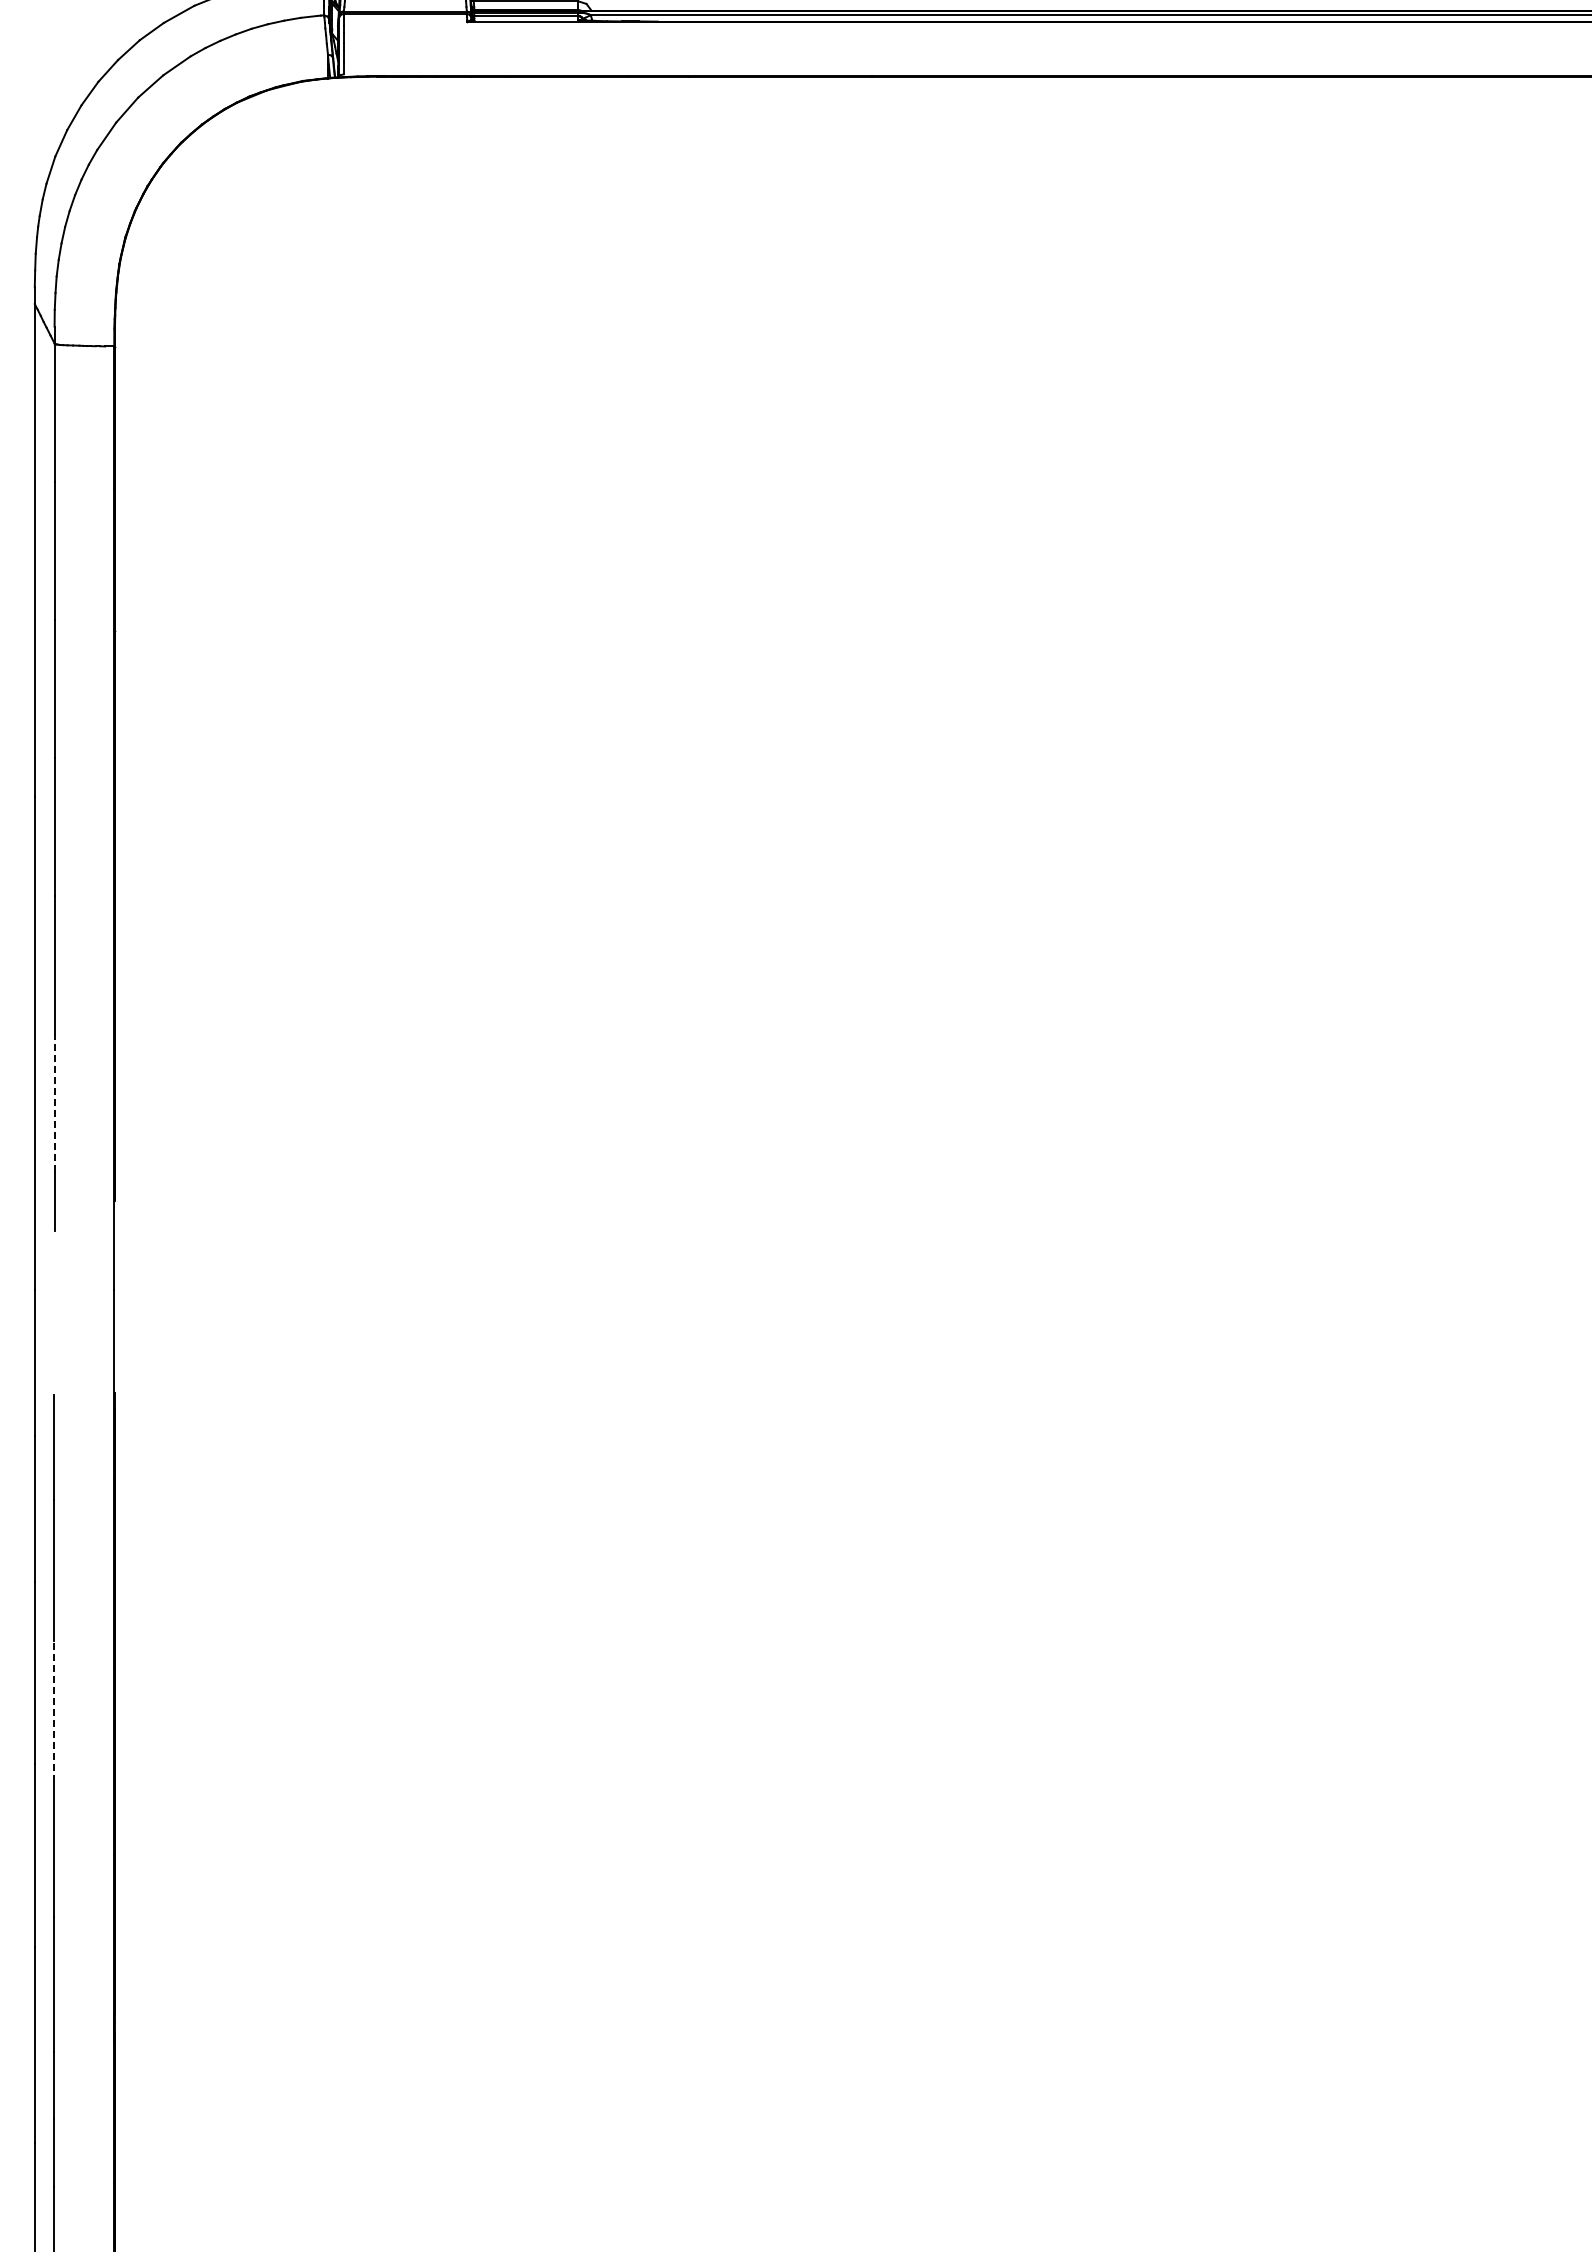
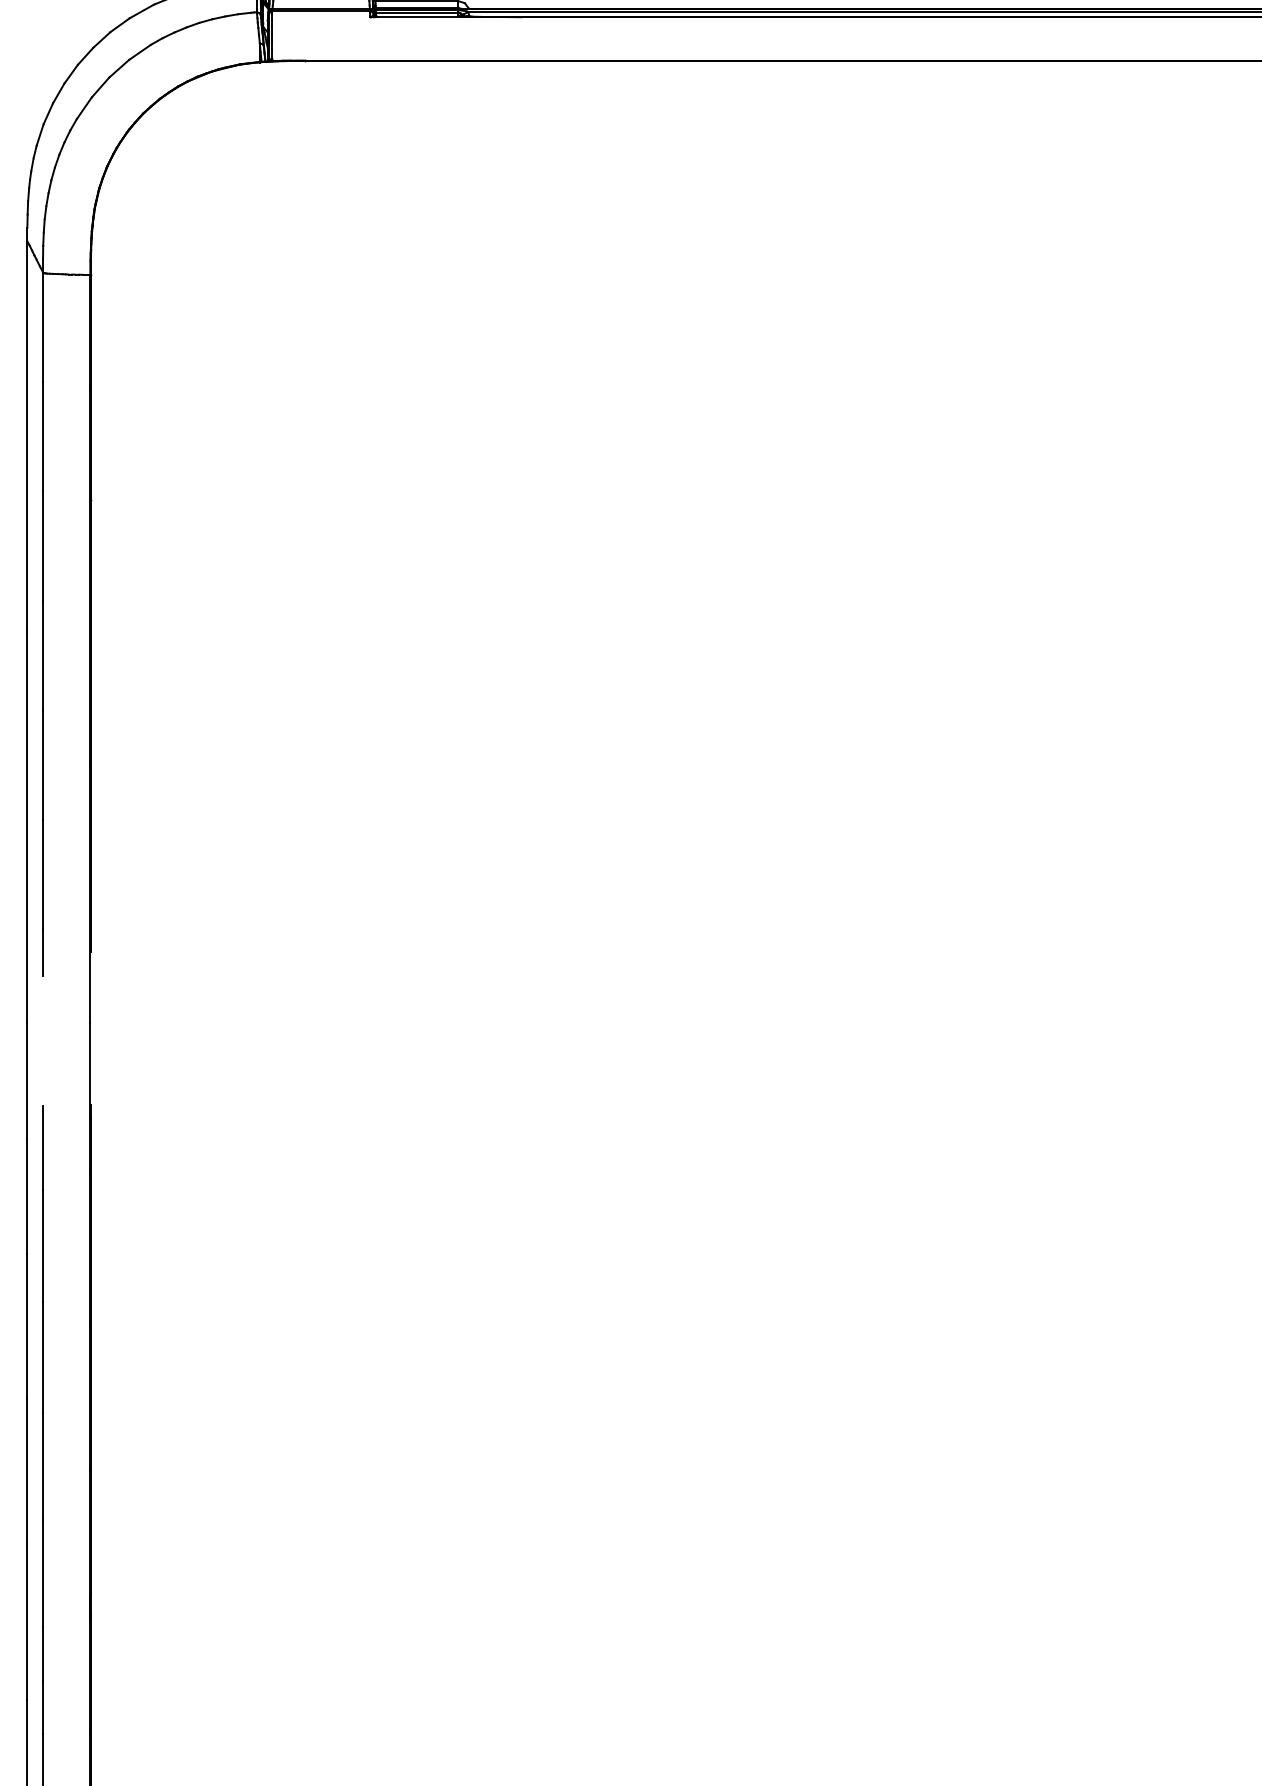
line: (54, 1102) -> (42, 874), dashed -> solid
line: (54, 1711) -> (42, 1357), dashed -> solid

